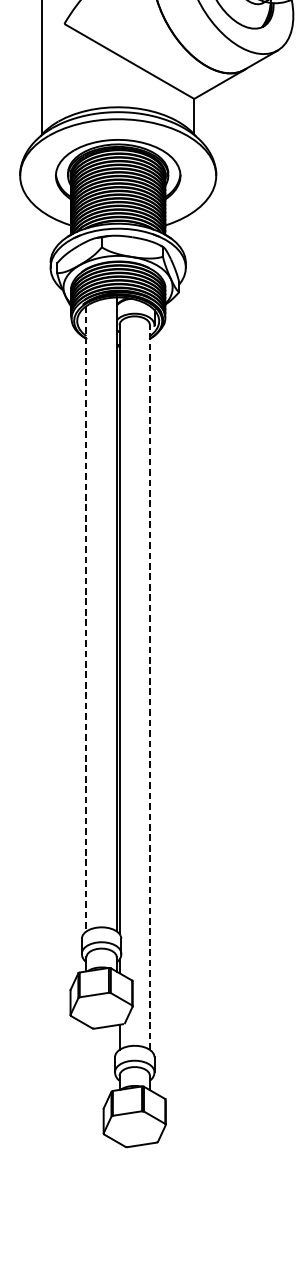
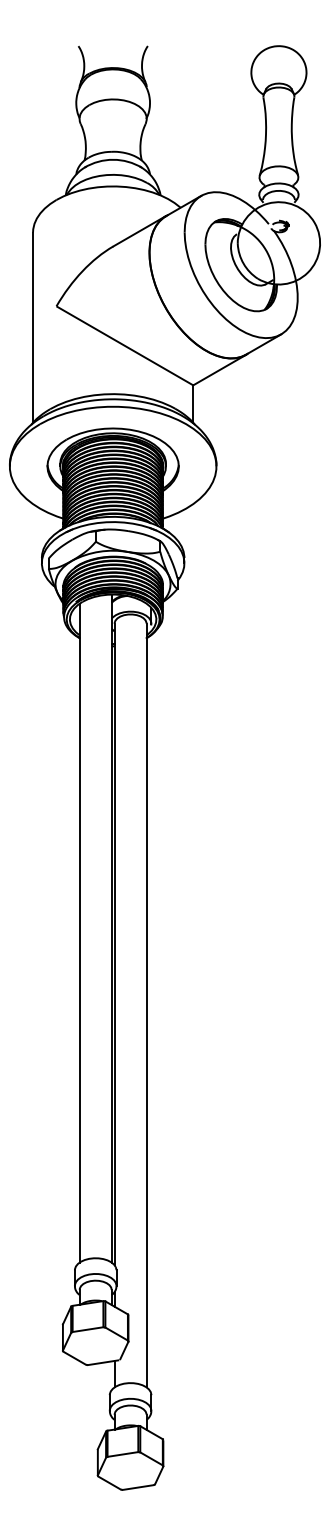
line: (86, 619) -> (79, 933), dashed -> solid
line: (149, 687) -> (146, 1005), dashed -> solid

